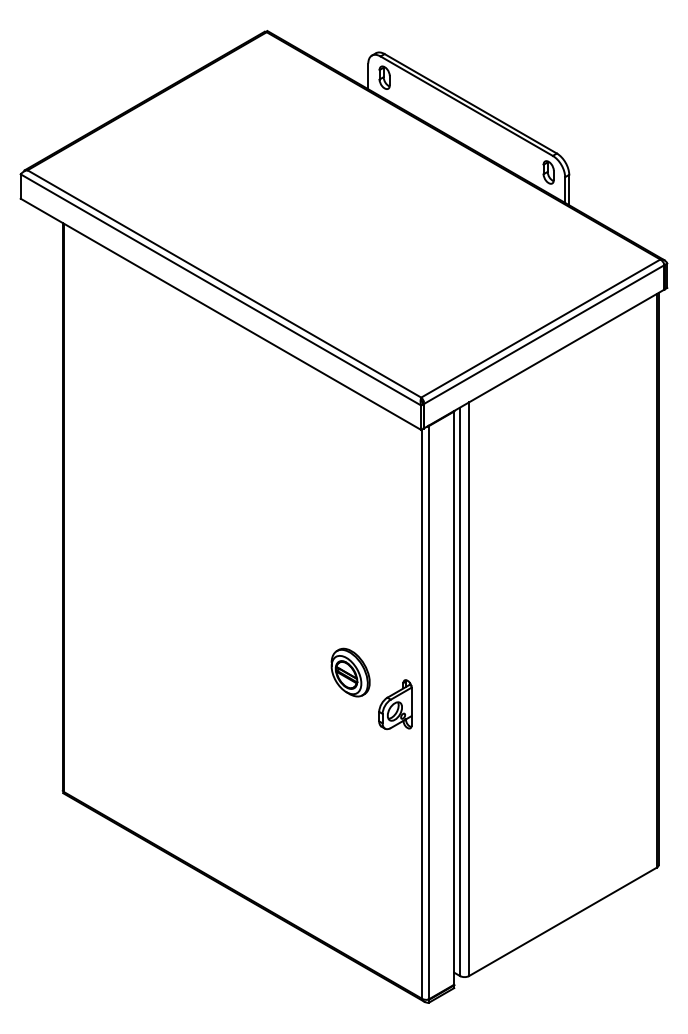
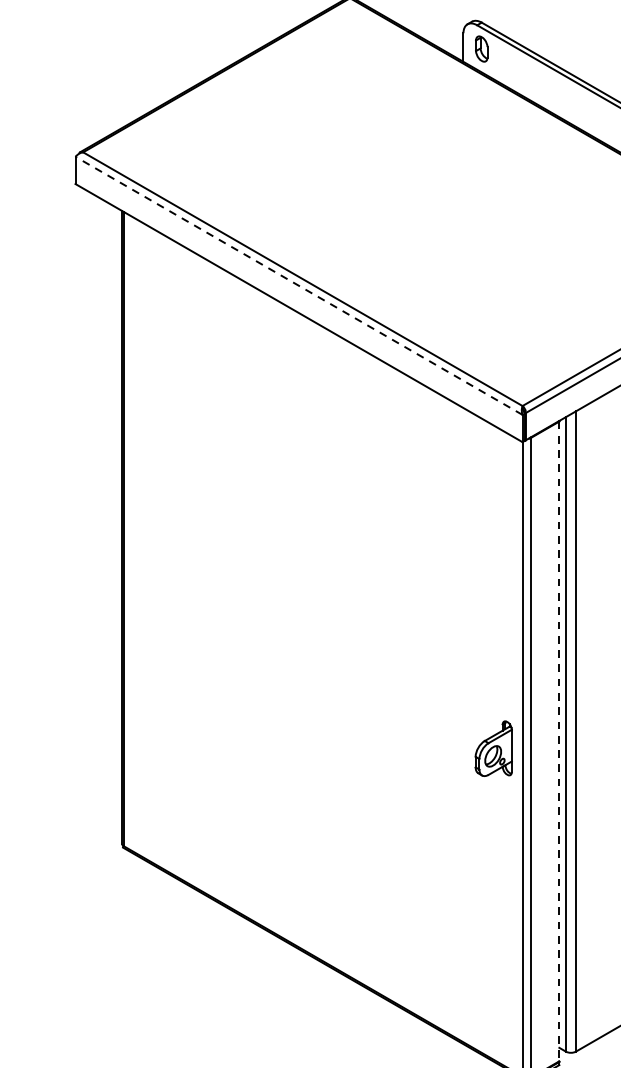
line: (220, 289) -> (298, 285), solid -> dashed
part: (350, 672) -> (443, 712), removed
line: (454, 698) -> (559, 741), solid -> dashed

